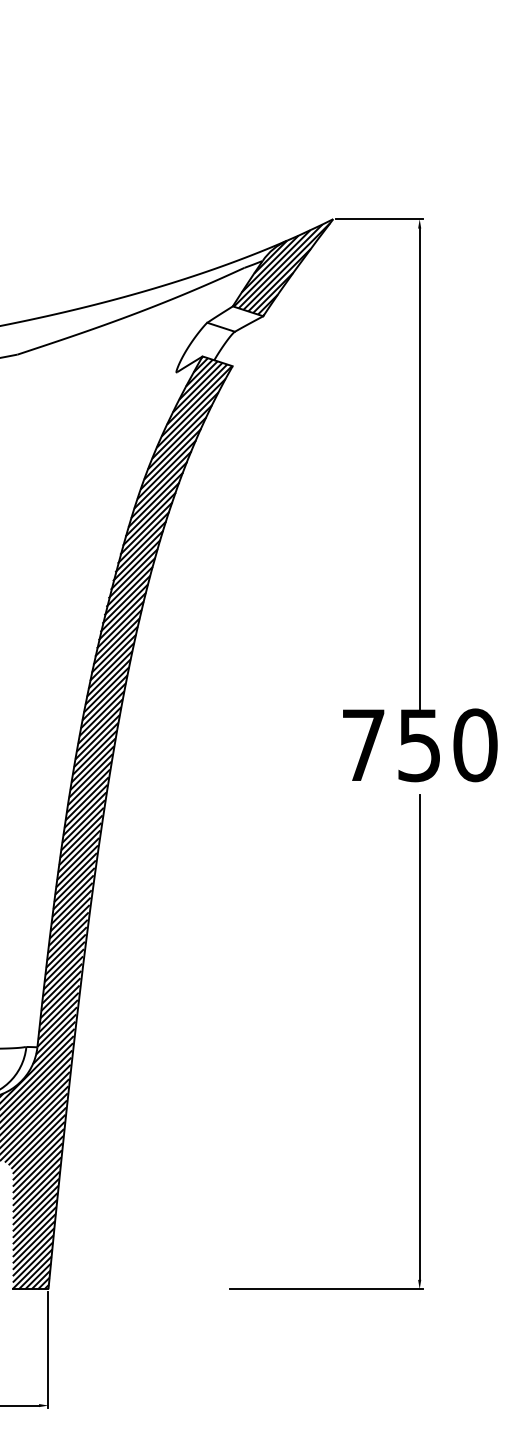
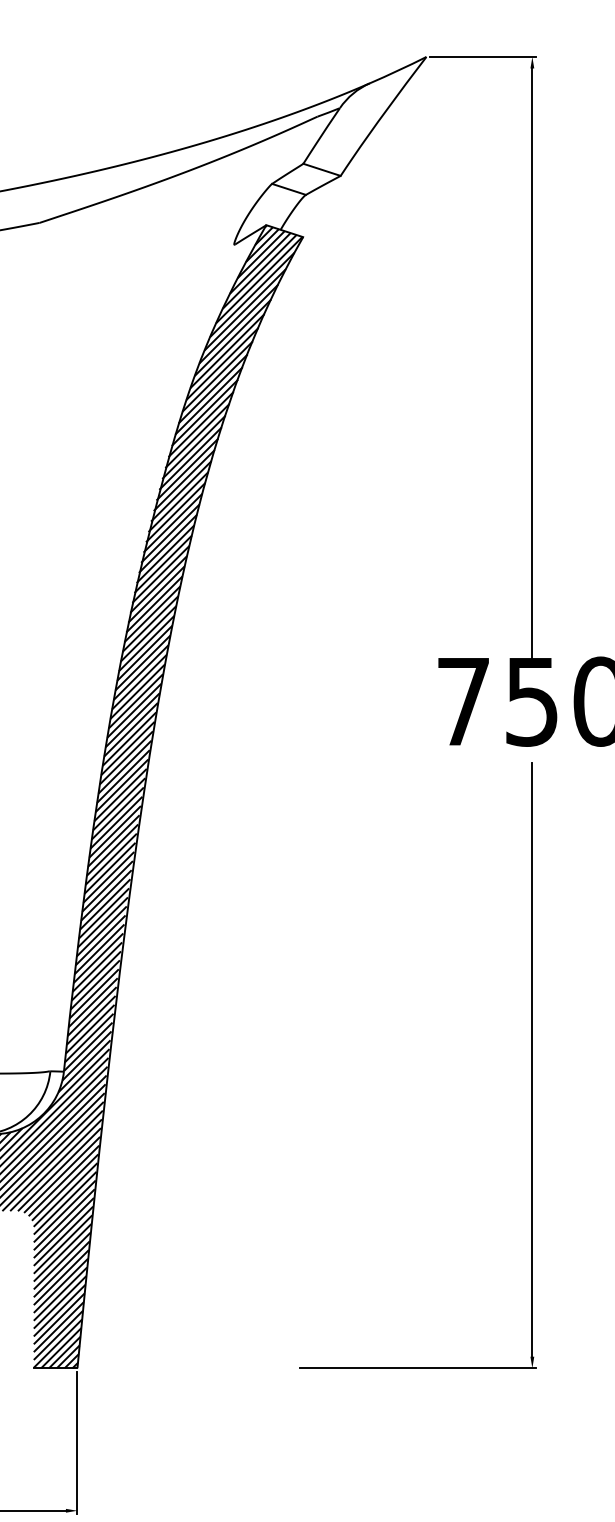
hatch: (281, 269) -> (363, 118), removed

